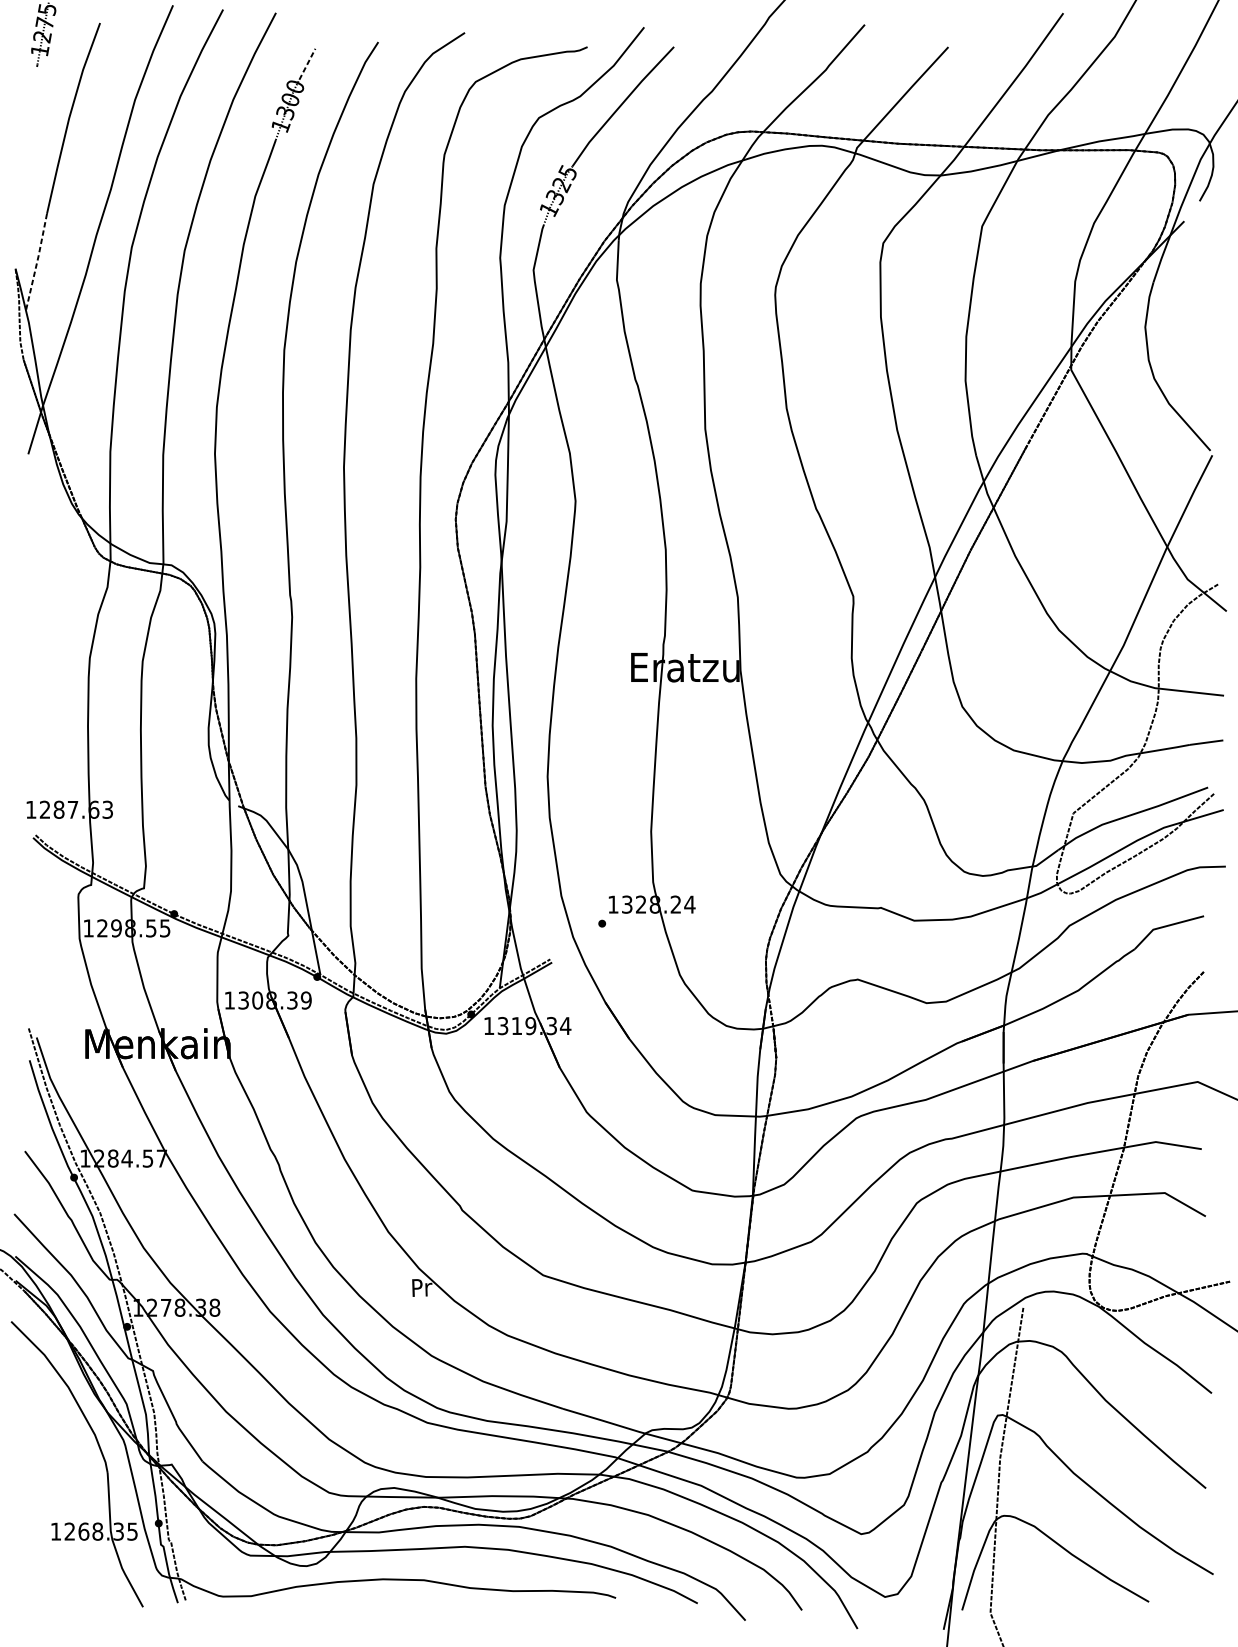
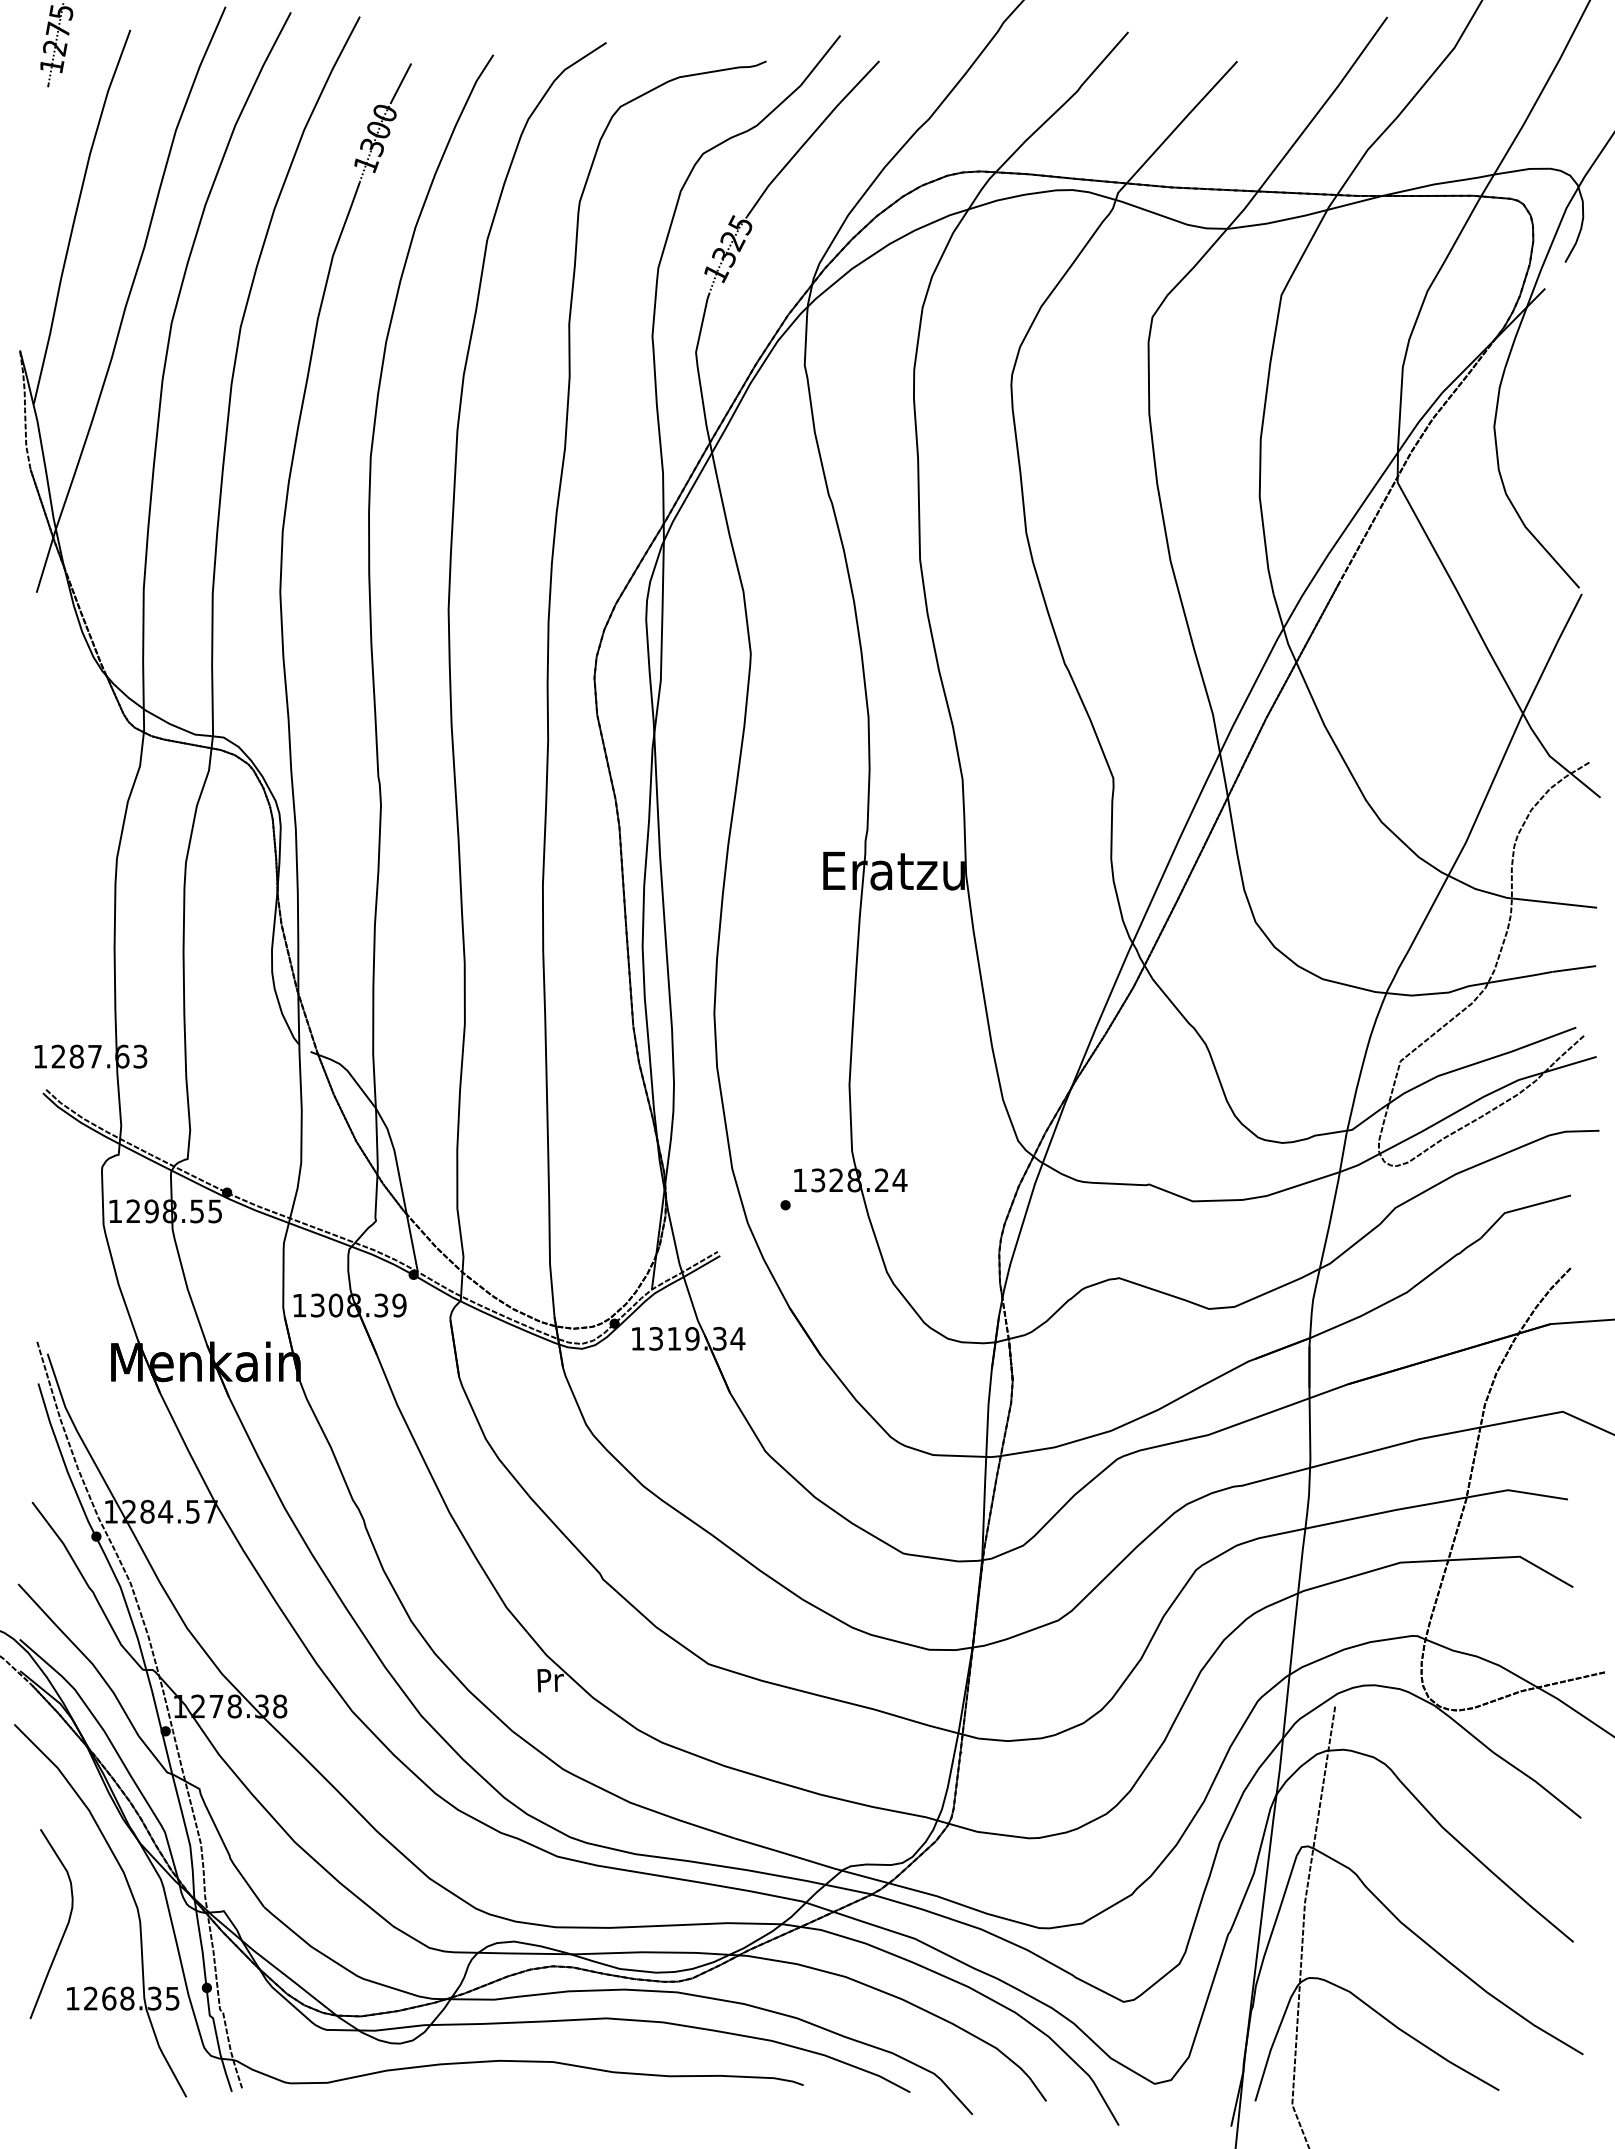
line: (307, 64) -> (400, 83), dashed -> solid
line: (37, 261) -> (48, 340), dashed -> solid
curve: (49, 1478) -> (64, 1929), added

